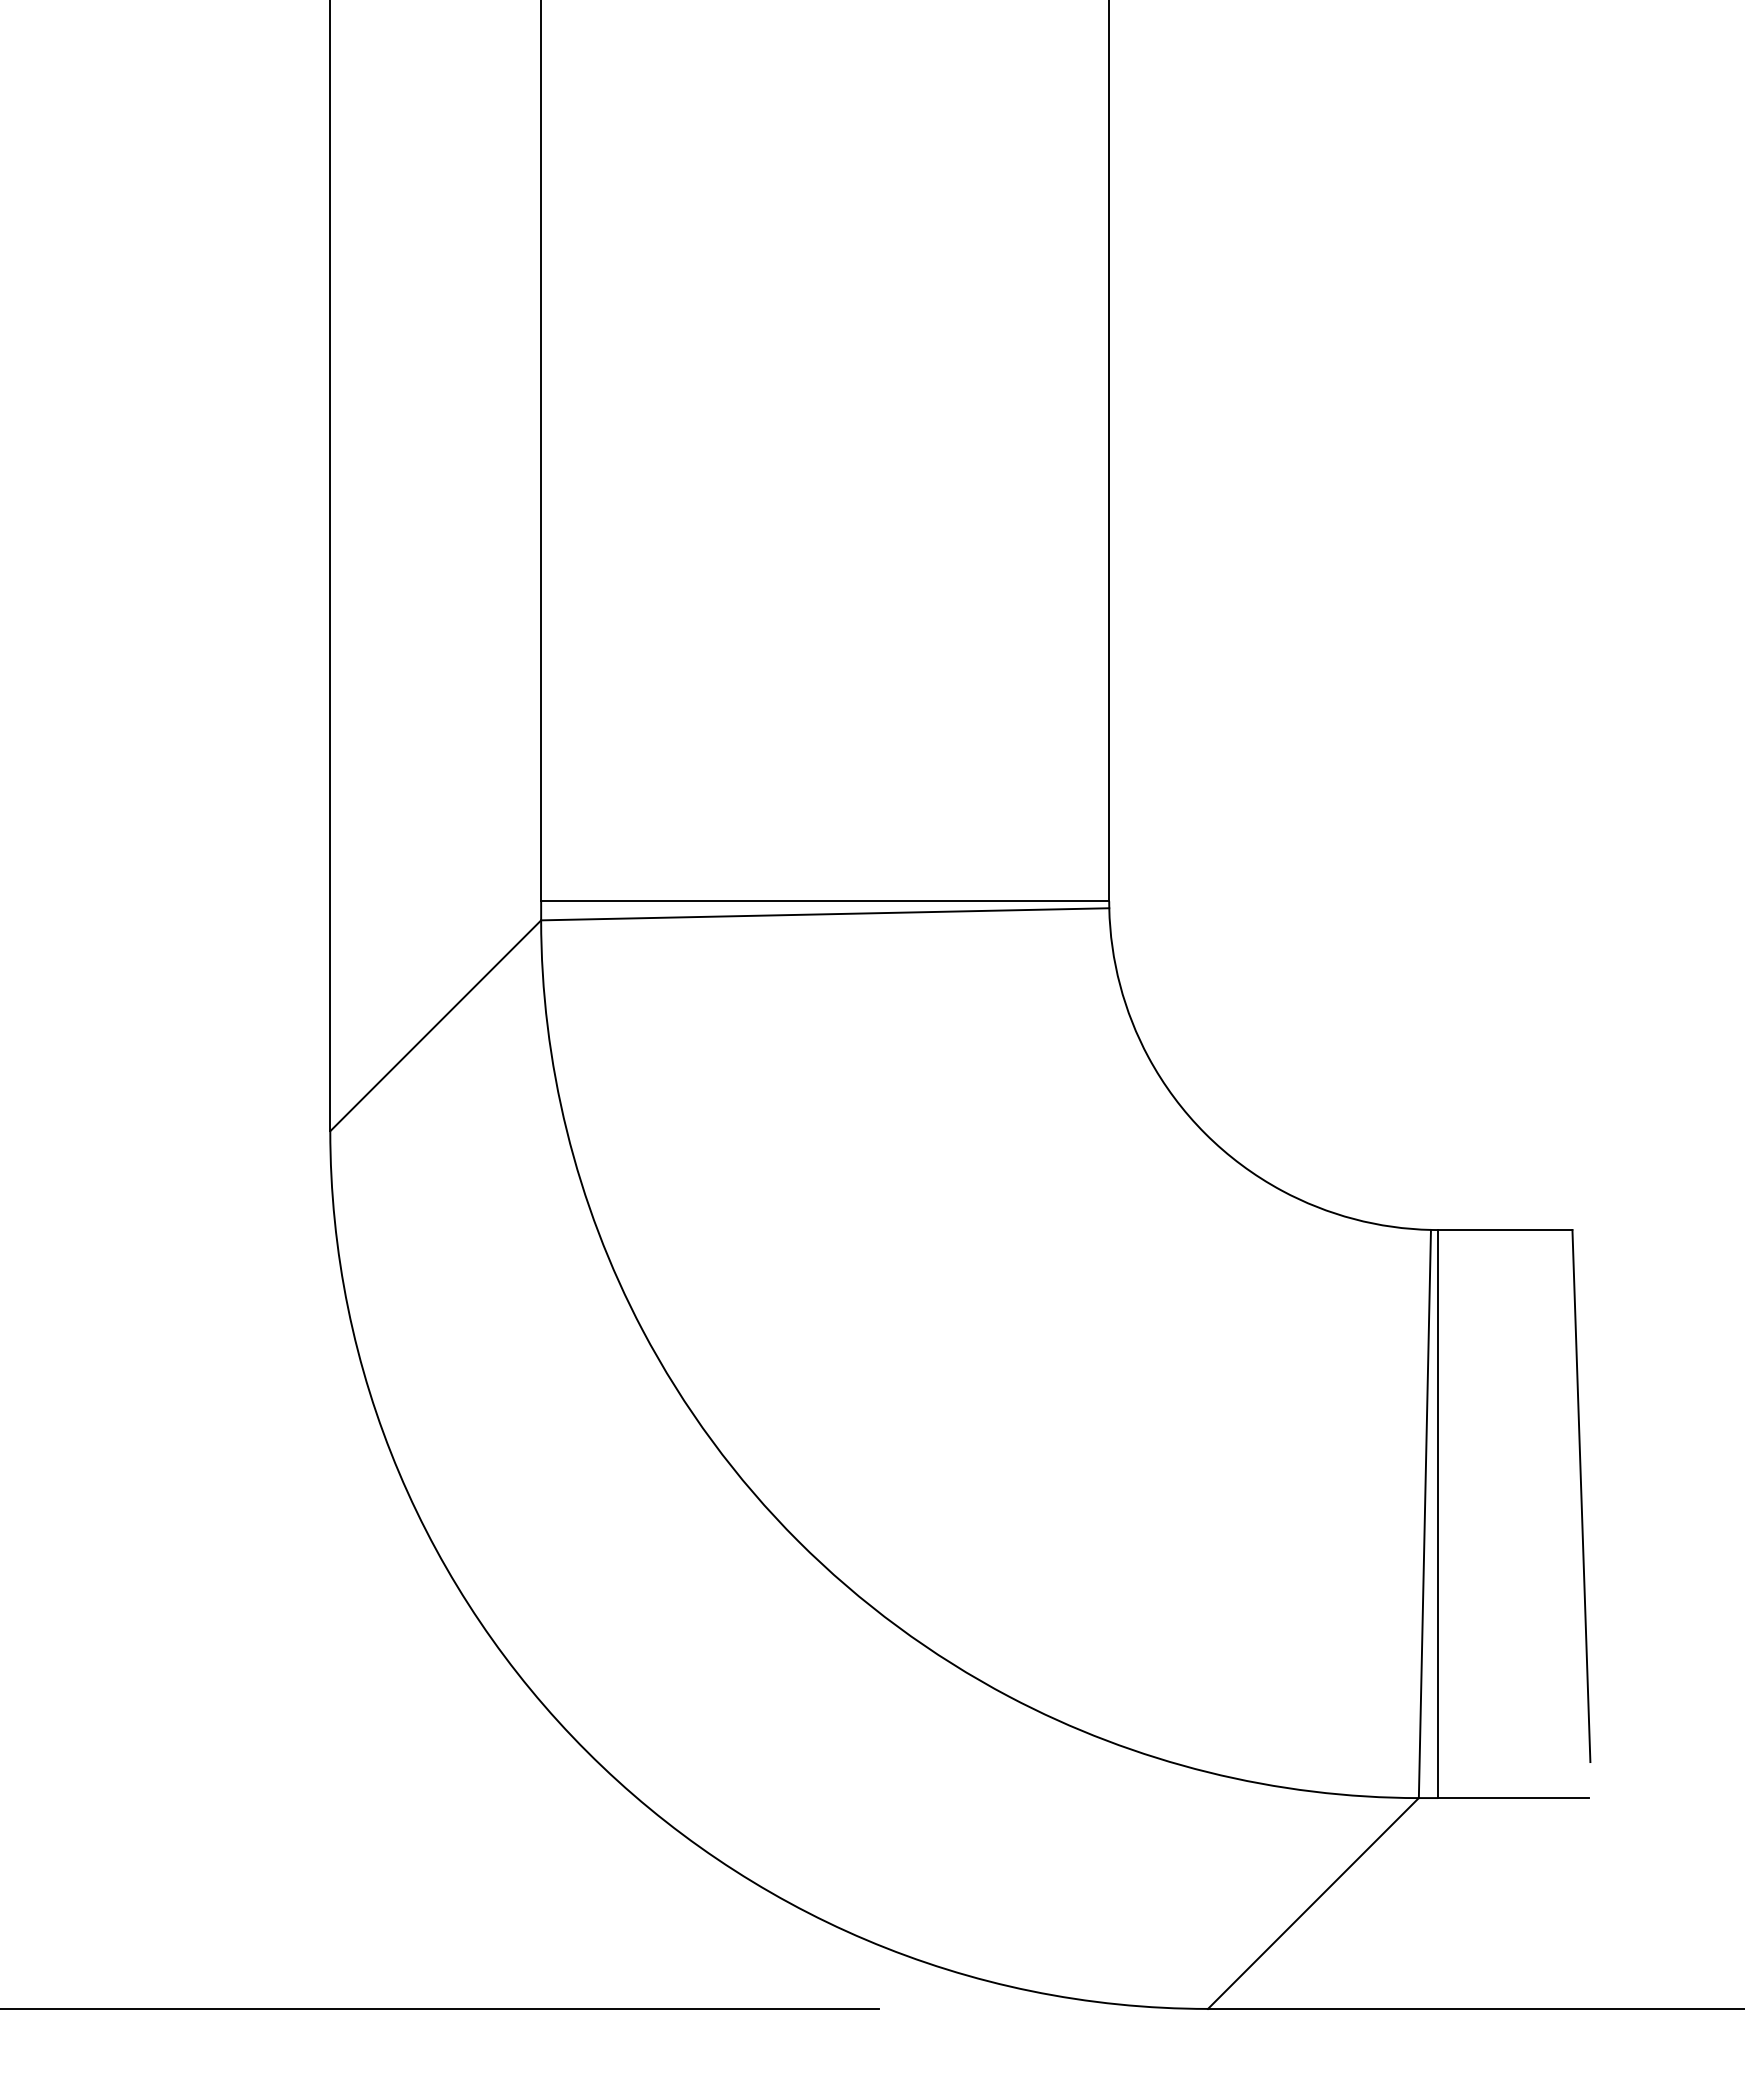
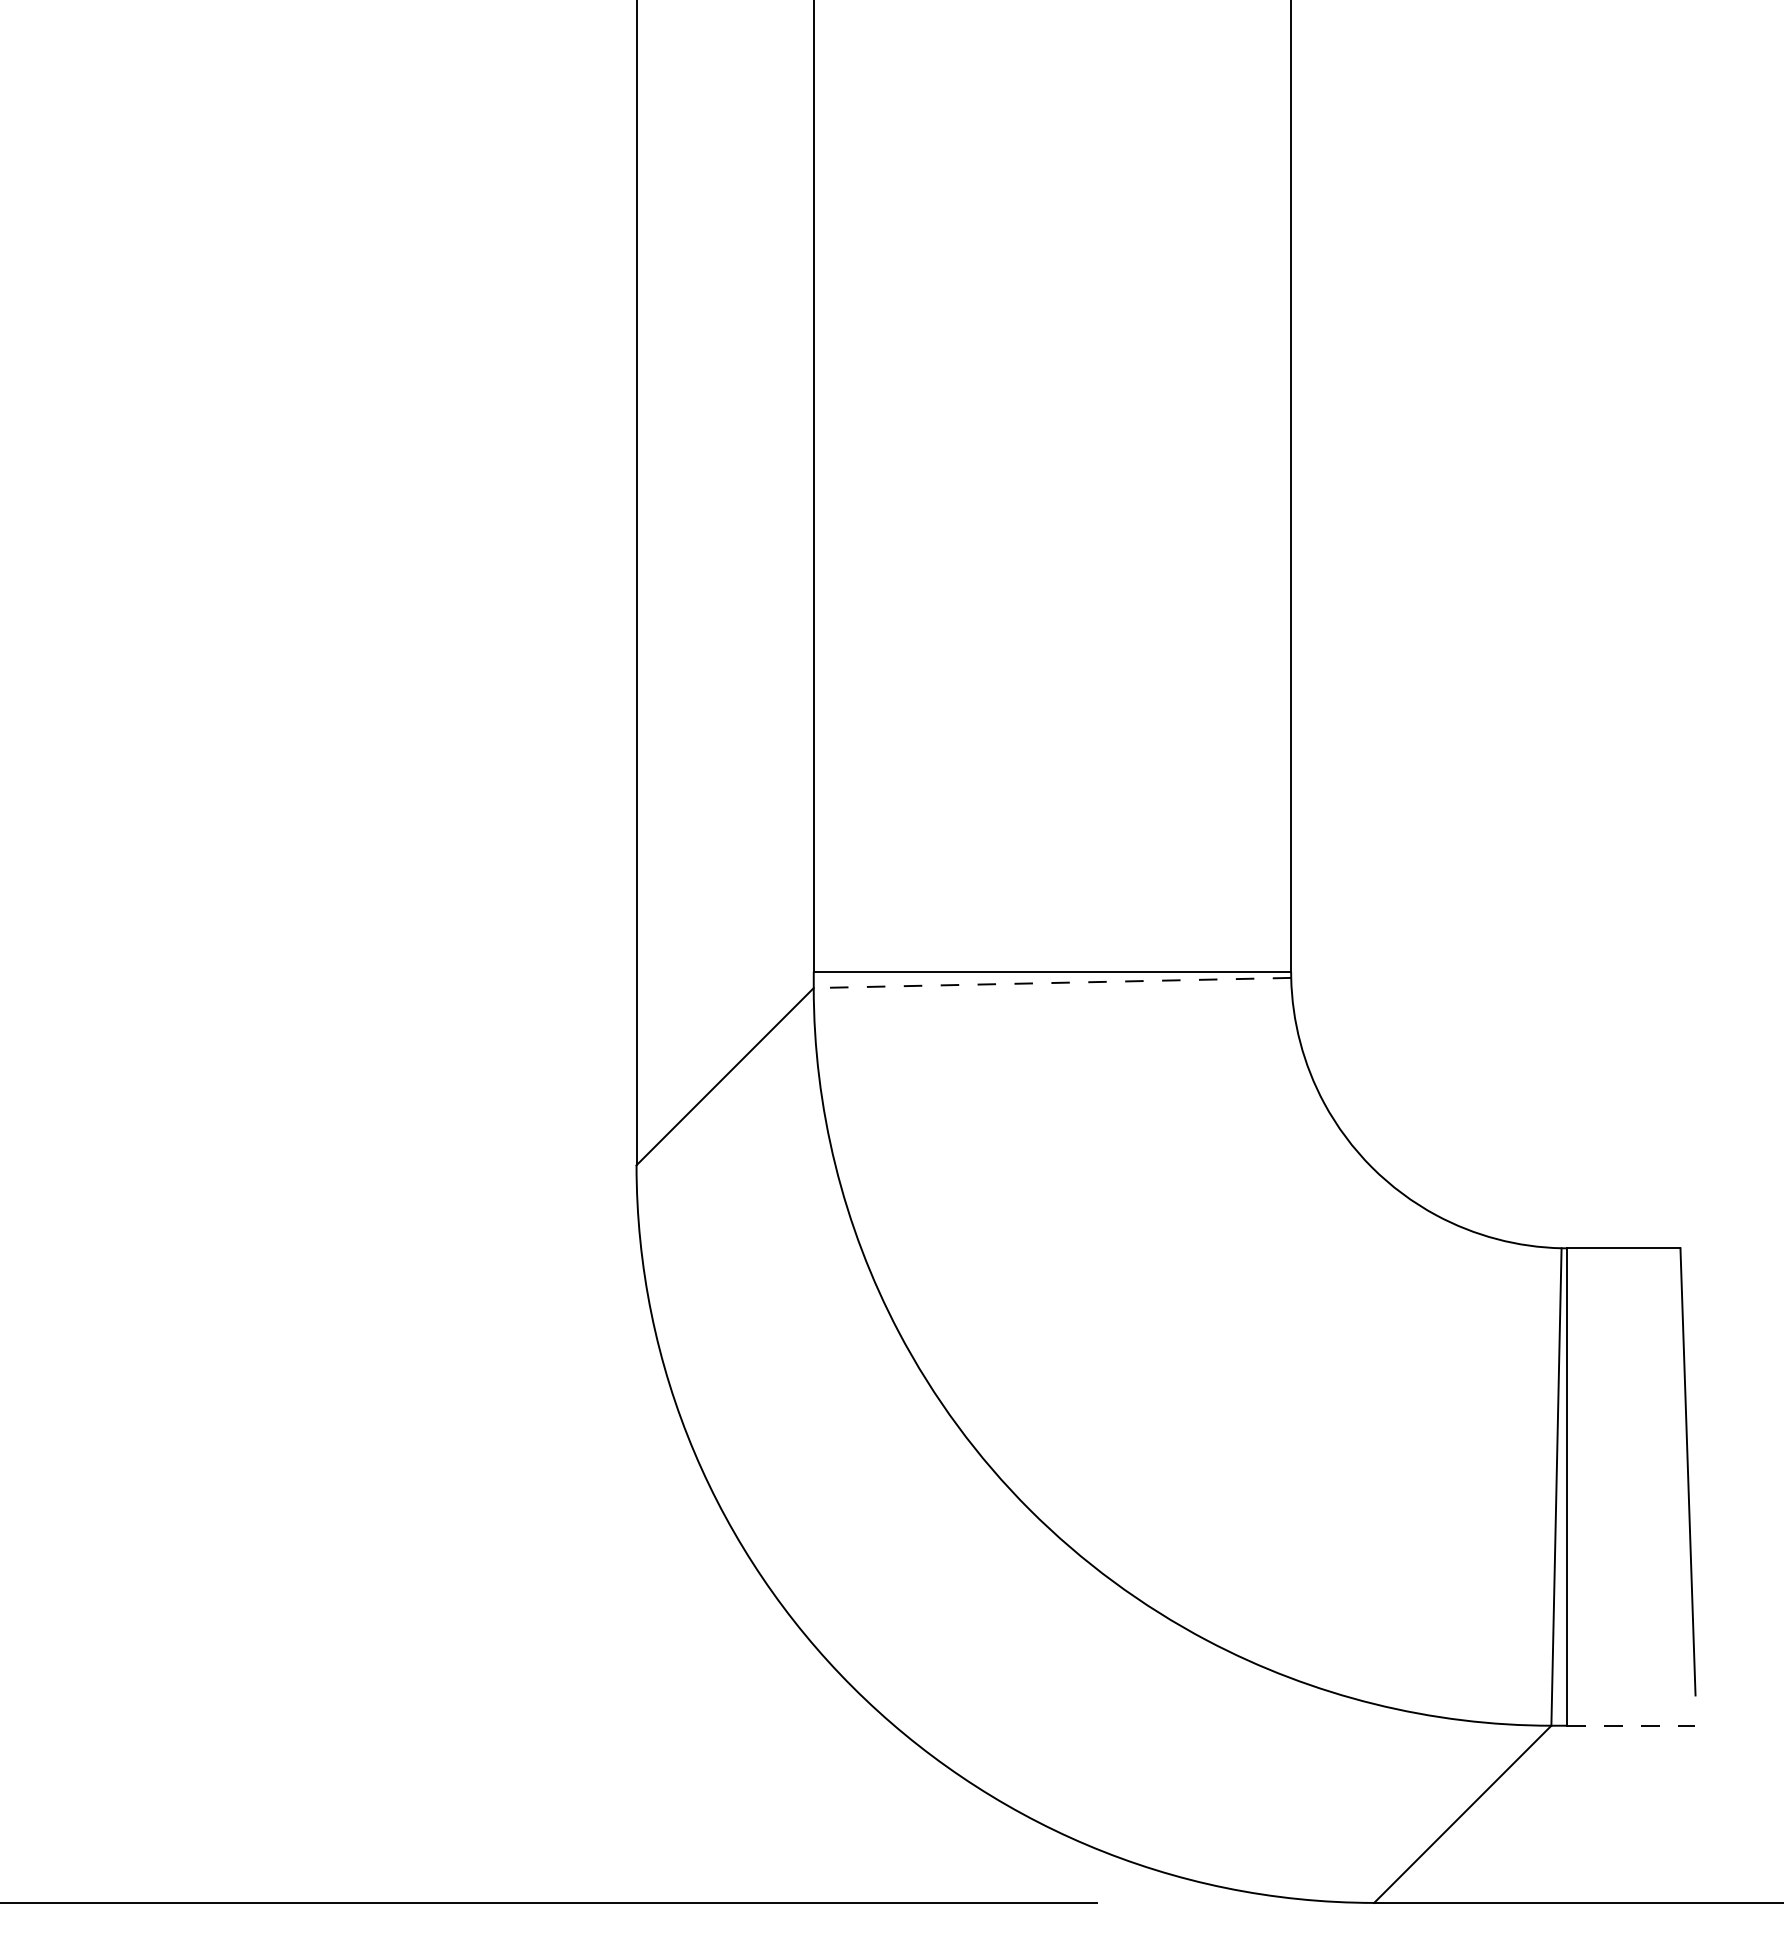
line: (825, 914) -> (1052, 983), solid -> dashed
line: (1514, 1797) -> (1631, 1725), solid -> dashed

